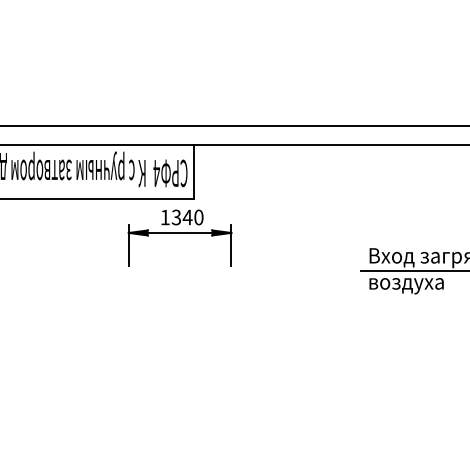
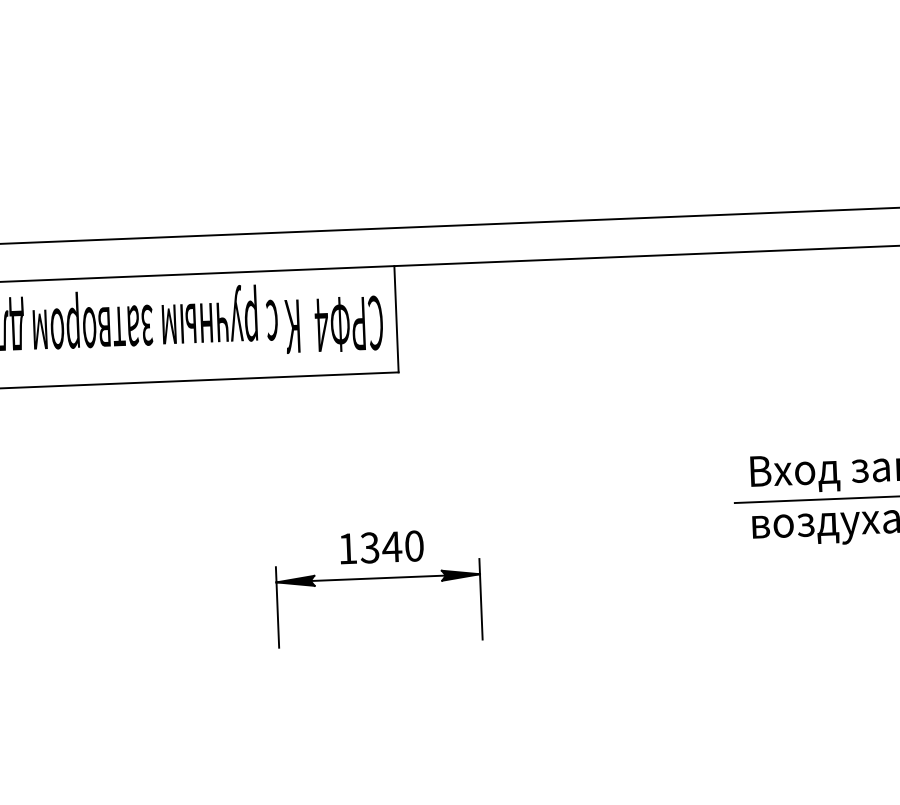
part: (179, 237) -> (377, 587), moved

